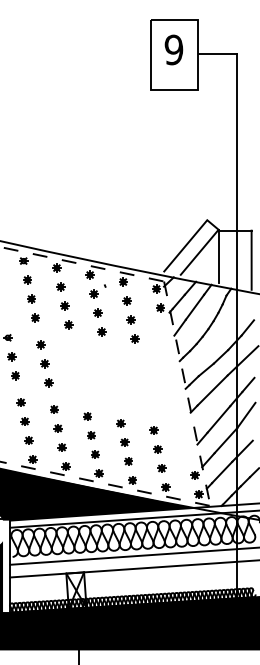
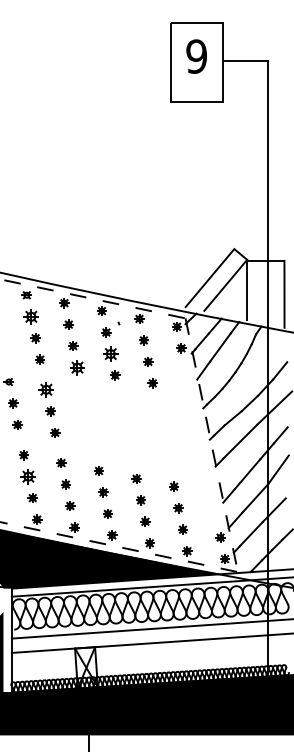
part: (27, 279) -> (31, 316), size x1.6
part: (97, 312) -> (110, 353), size x1.6
part: (68, 324) -> (77, 366), size x1.6
part: (40, 344) -> (45, 389), size x1.6
part: (24, 421) -> (27, 476), size x1.6

